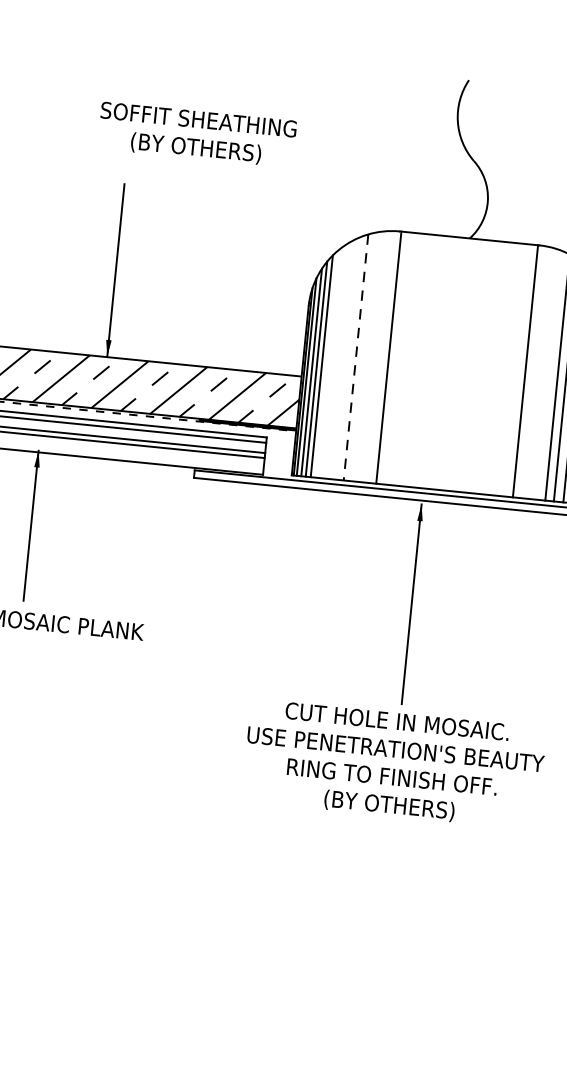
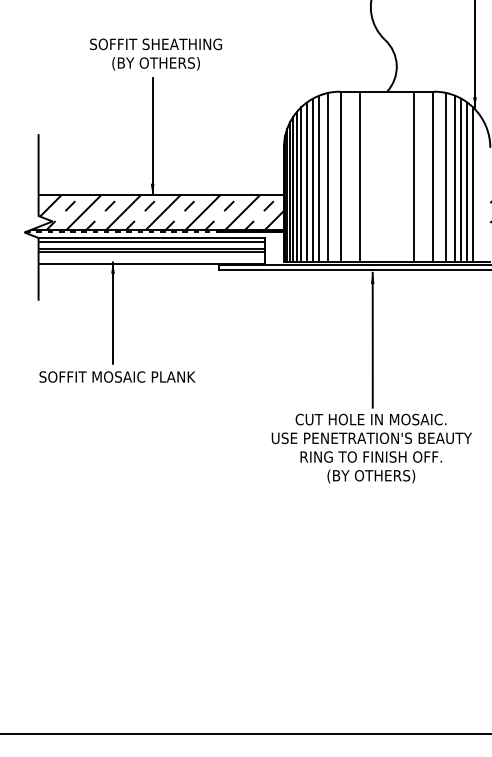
text: (196, 134) -> (155, 54), moved
line: (370, 355) -> (328, 176), added
line: (347, 357) -> (313, 179), added
line: (356, 358) -> (319, 179), dashed -> solid
line: (337, 359) -> (306, 181), added
line: (416, 359) -> (359, 176), added
line: (329, 363) -> (301, 184), added
line: (497, 368) -> (414, 176), added
line: (543, 372) -> (445, 176), added

